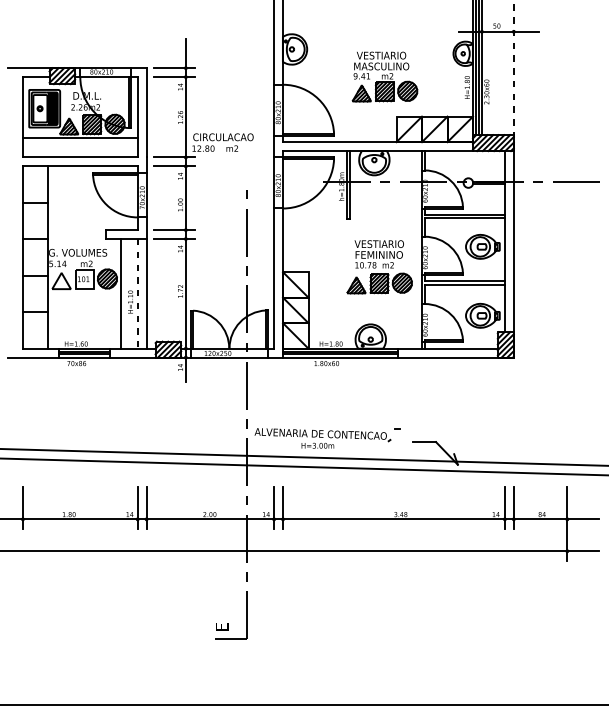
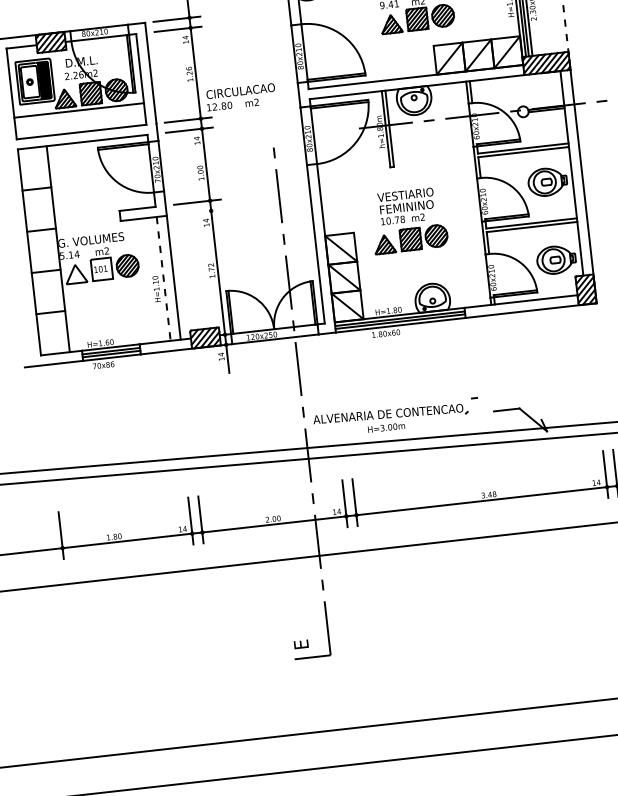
line: (174, 239) -> (198, 212), removed
part: (379, 267) -> (408, 221), moved
line: (121, 293) -> (145, 280), removed

